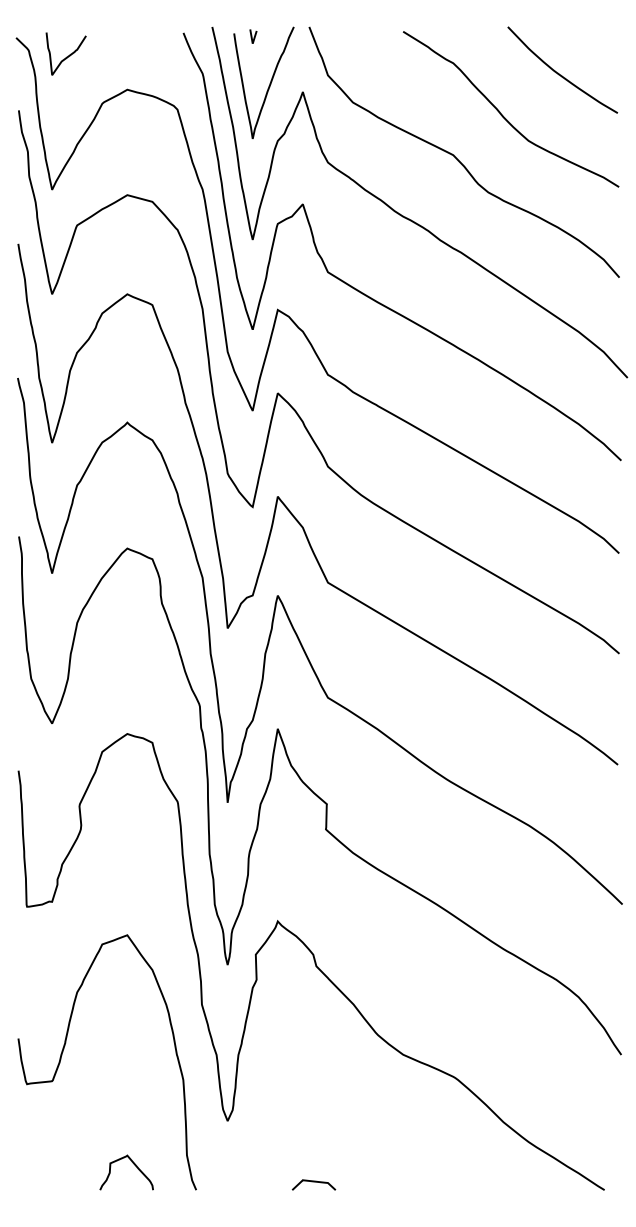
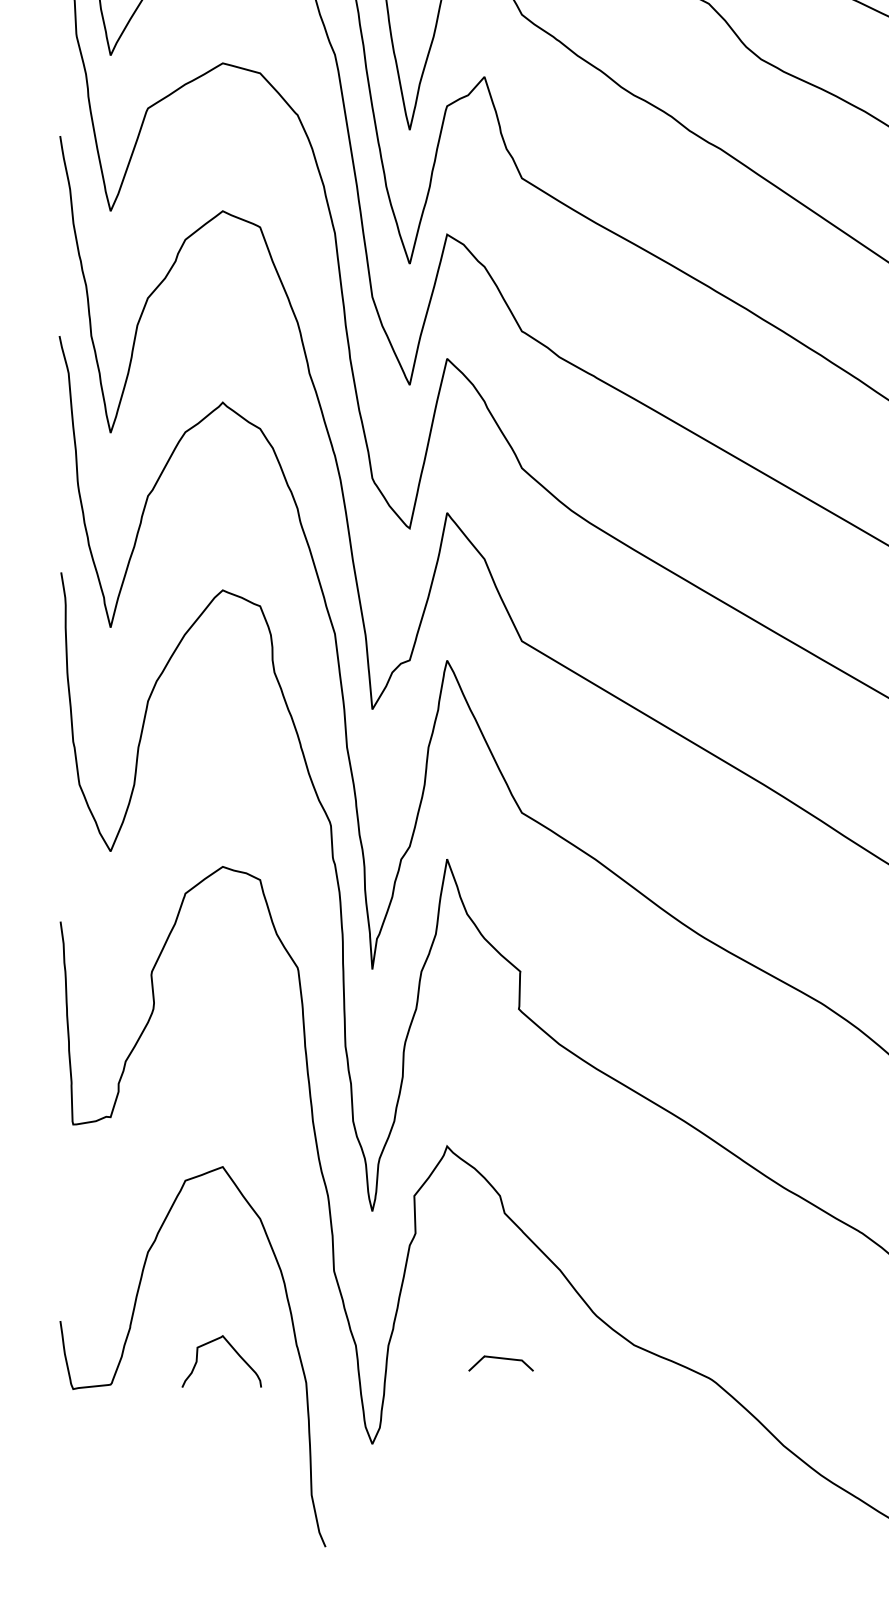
curve: (133, 1164) -> (231, 1349), moved
curve: (313, 1182) -> (500, 1359), moved

